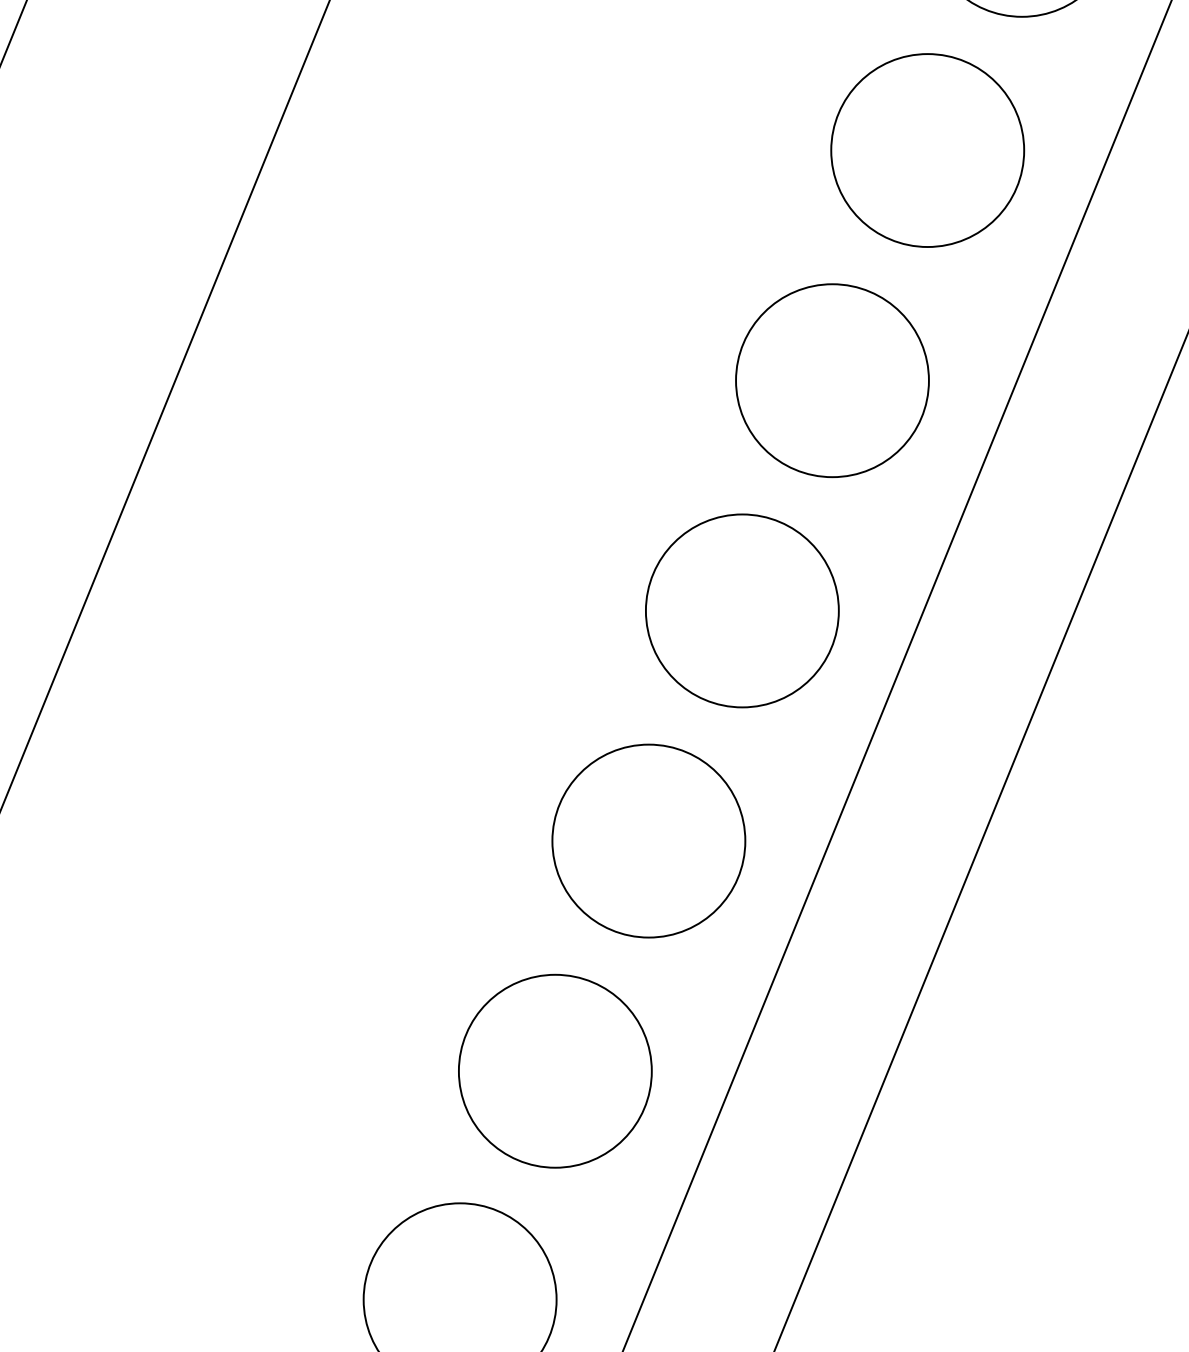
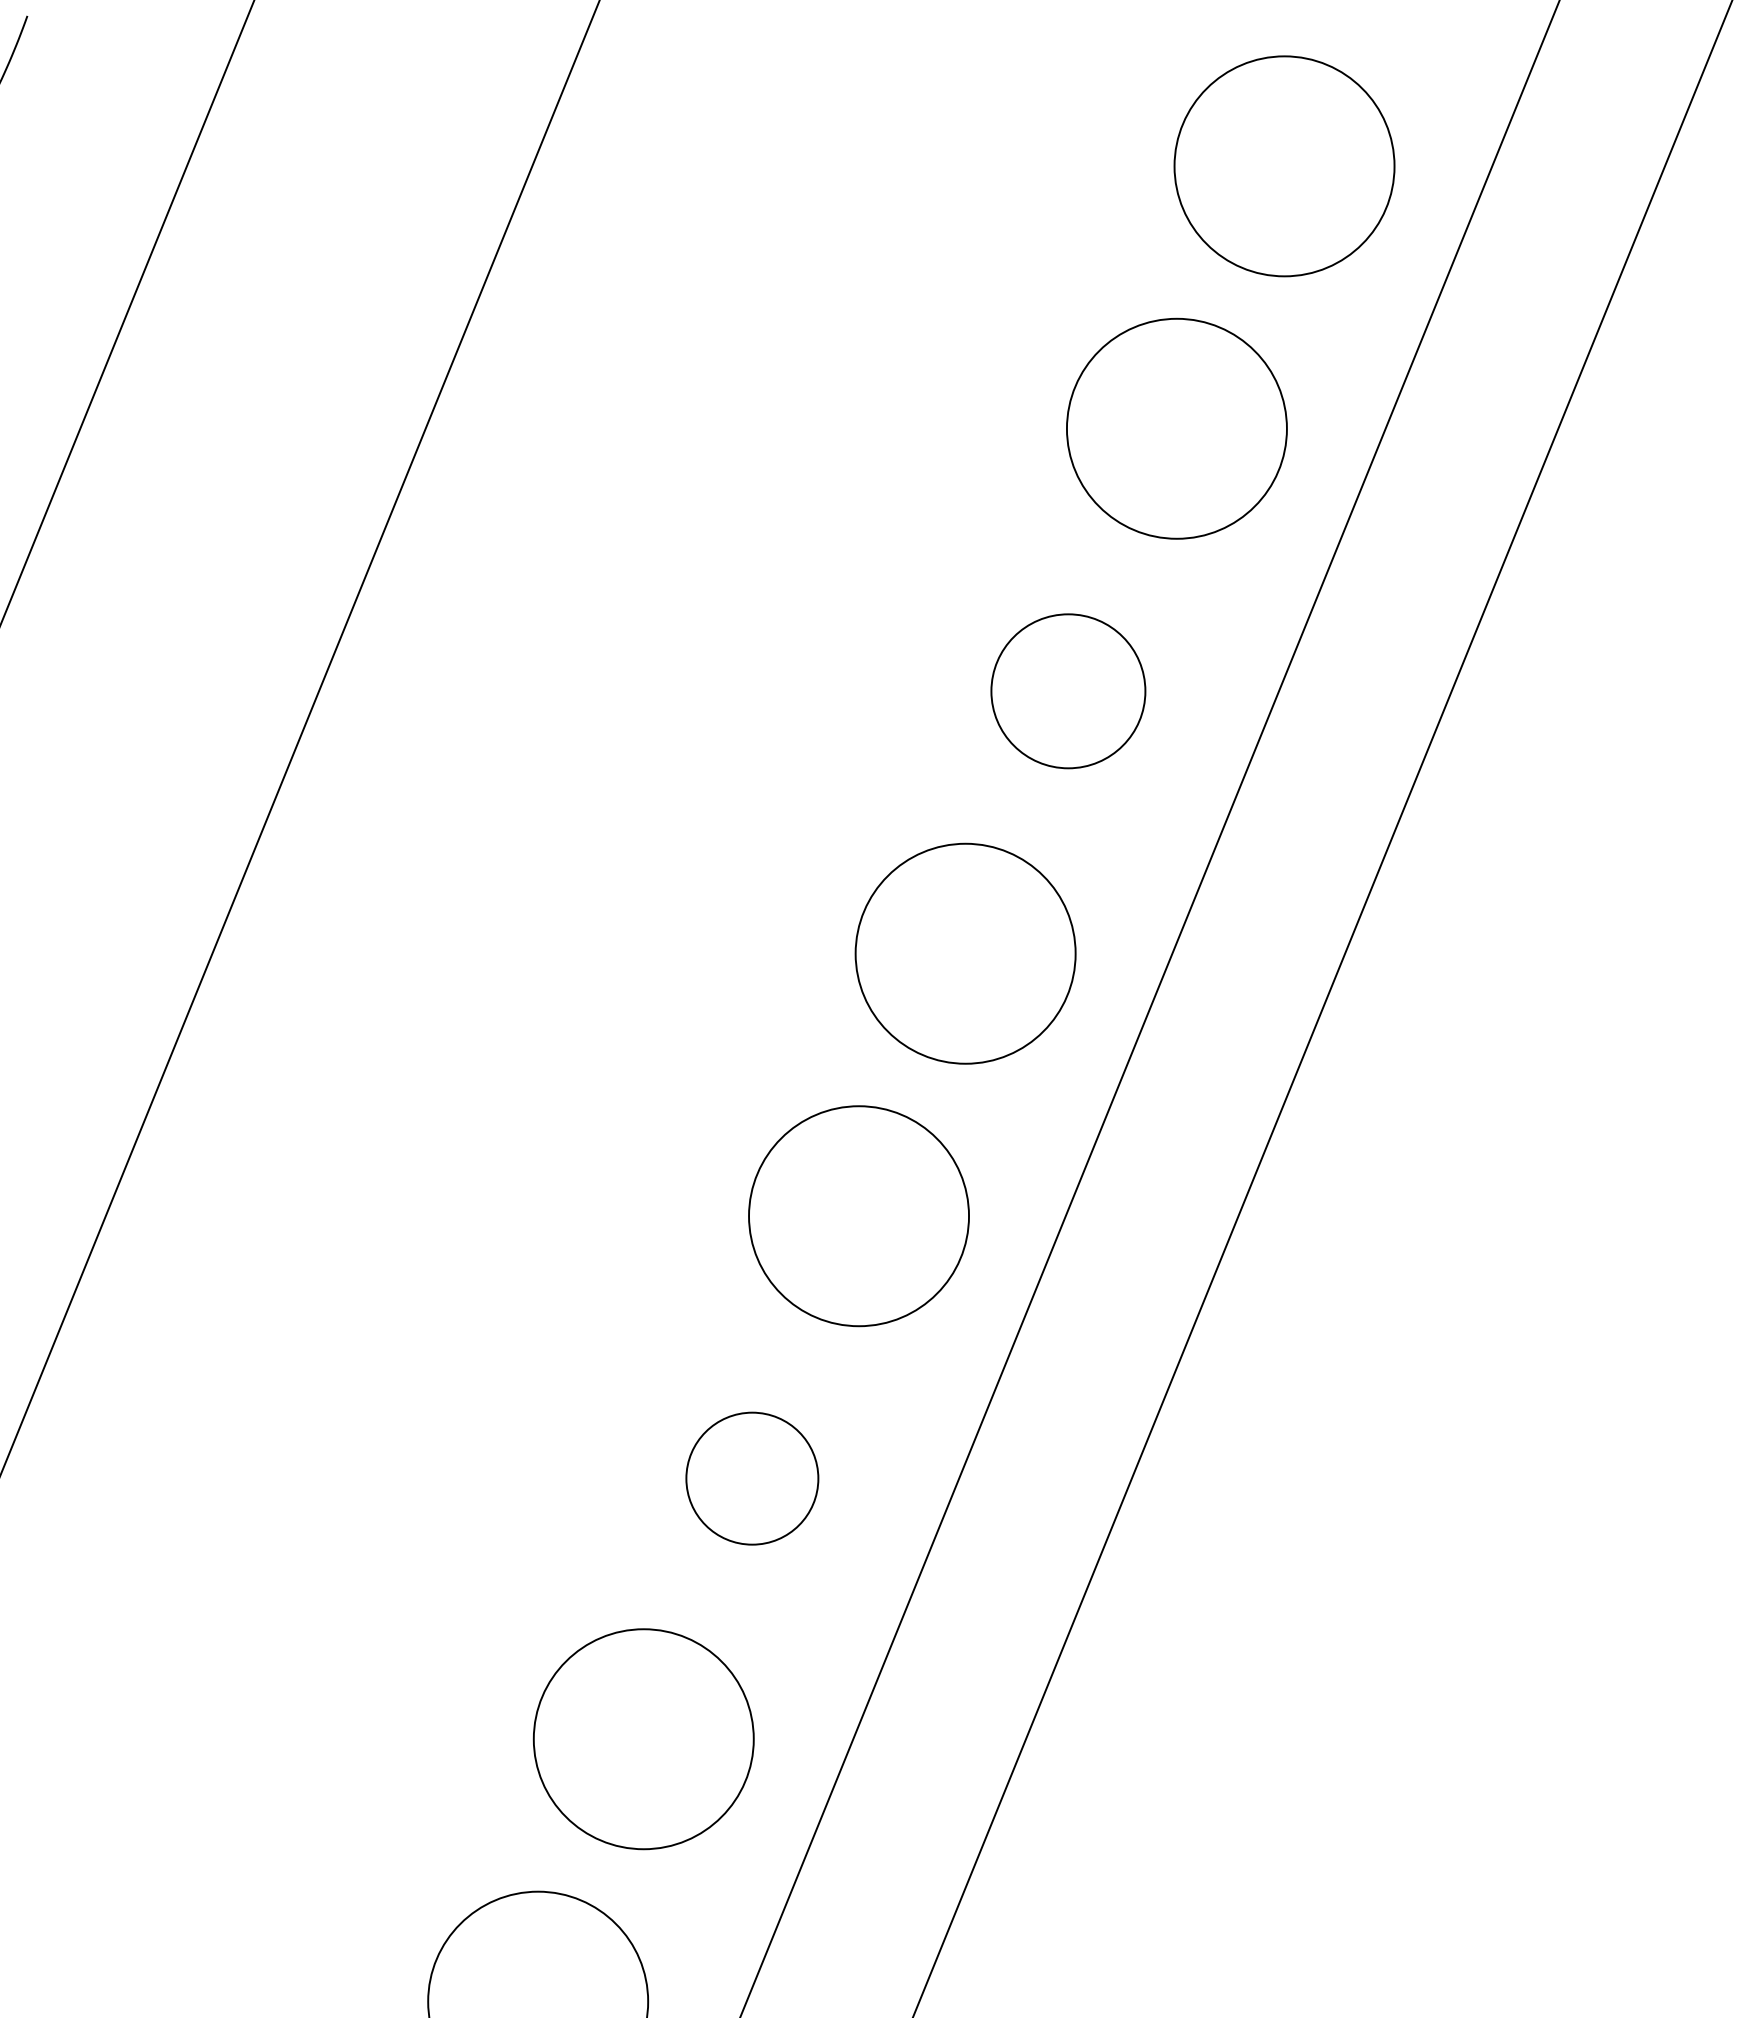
circle: (832, 380) -> (1068, 691), size x0.7
circle: (555, 1071) -> (752, 1478), size x0.6

